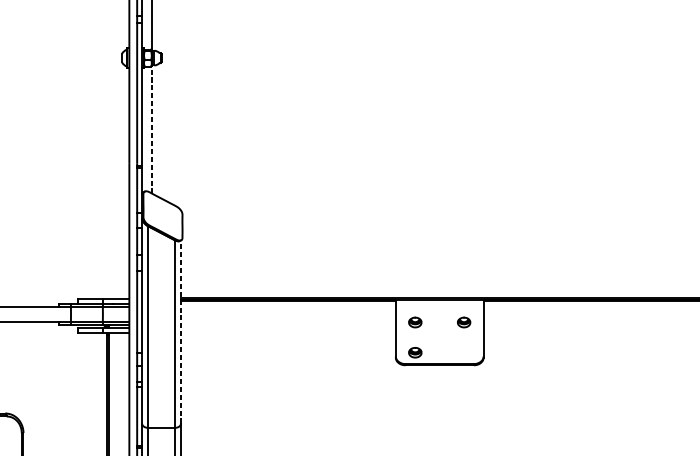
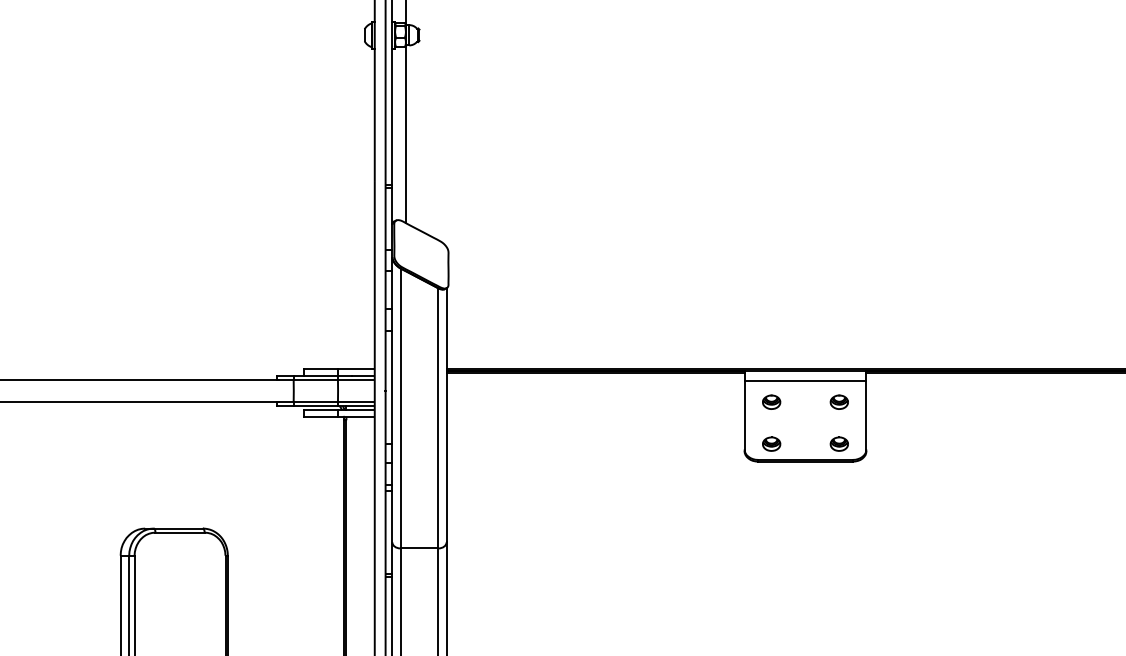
line: (151, 129) -> (405, 134), dashed -> solid
line: (439, 307) -> (805, 381), added
line: (181, 331) -> (446, 414), dashed -> solid
part: (463, 352) -> (838, 443), added

